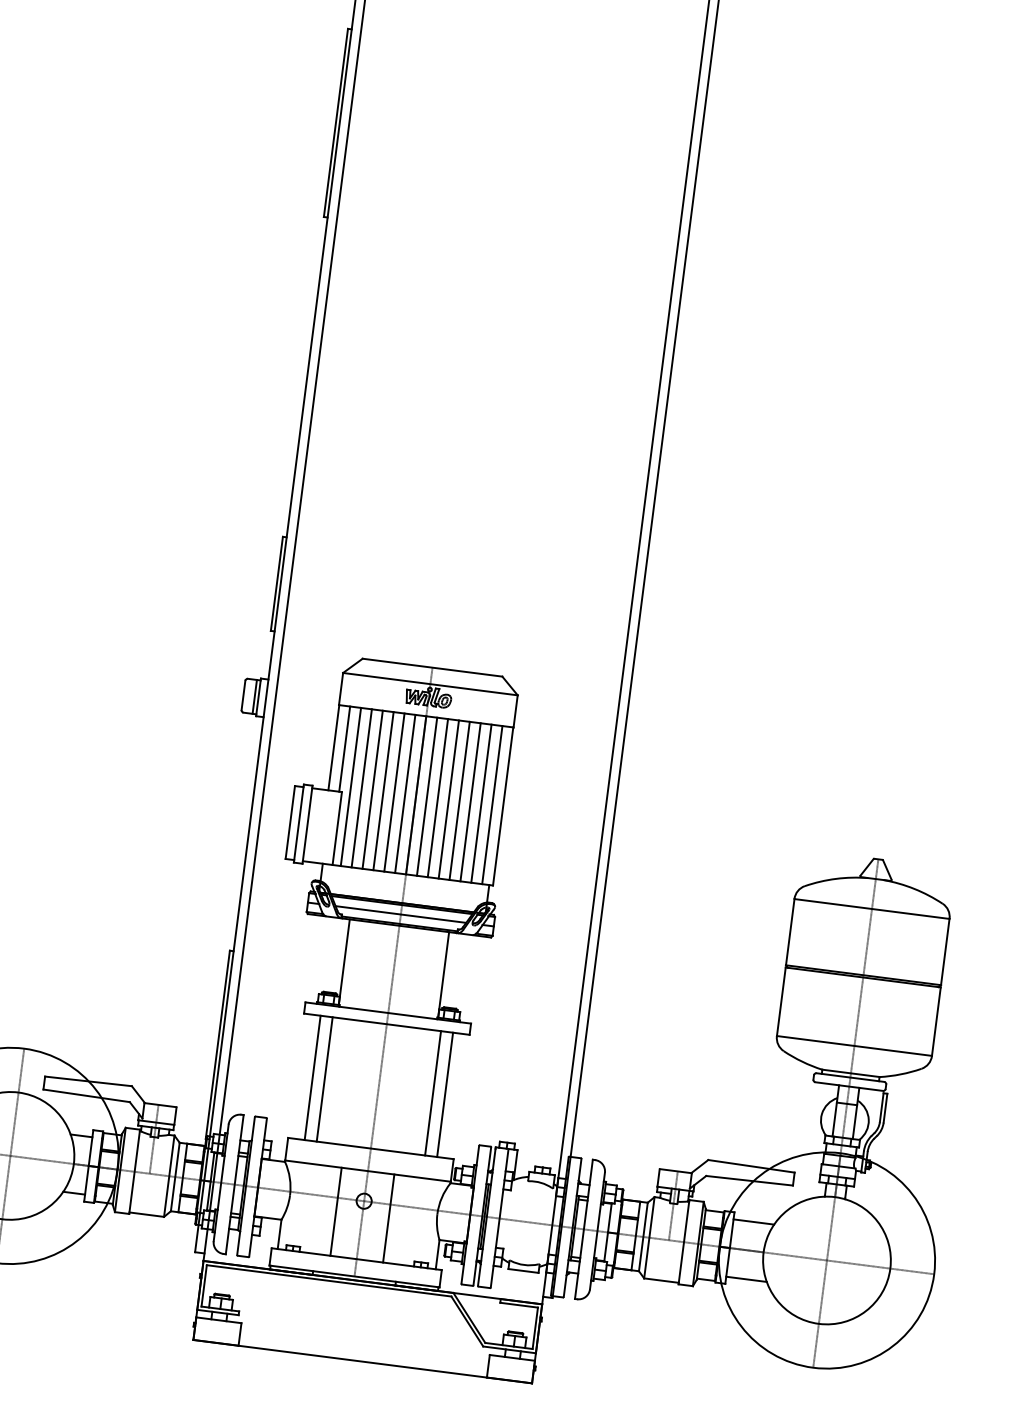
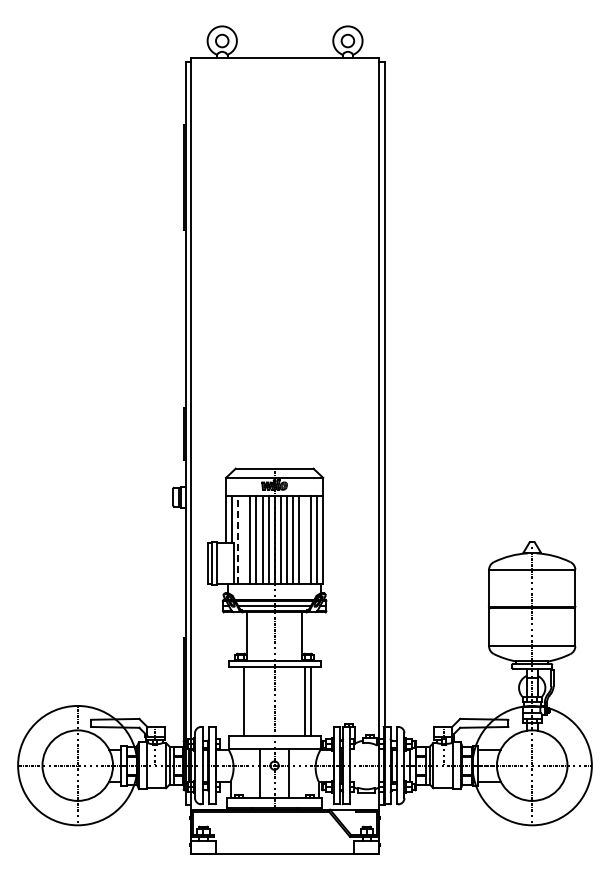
line: (351, 786) -> (238, 539), solid -> dashed
line: (362, 787) -> (244, 539), removed
line: (469, 801) -> (304, 539), removed
line: (312, 1077) -> (237, 701), removed

